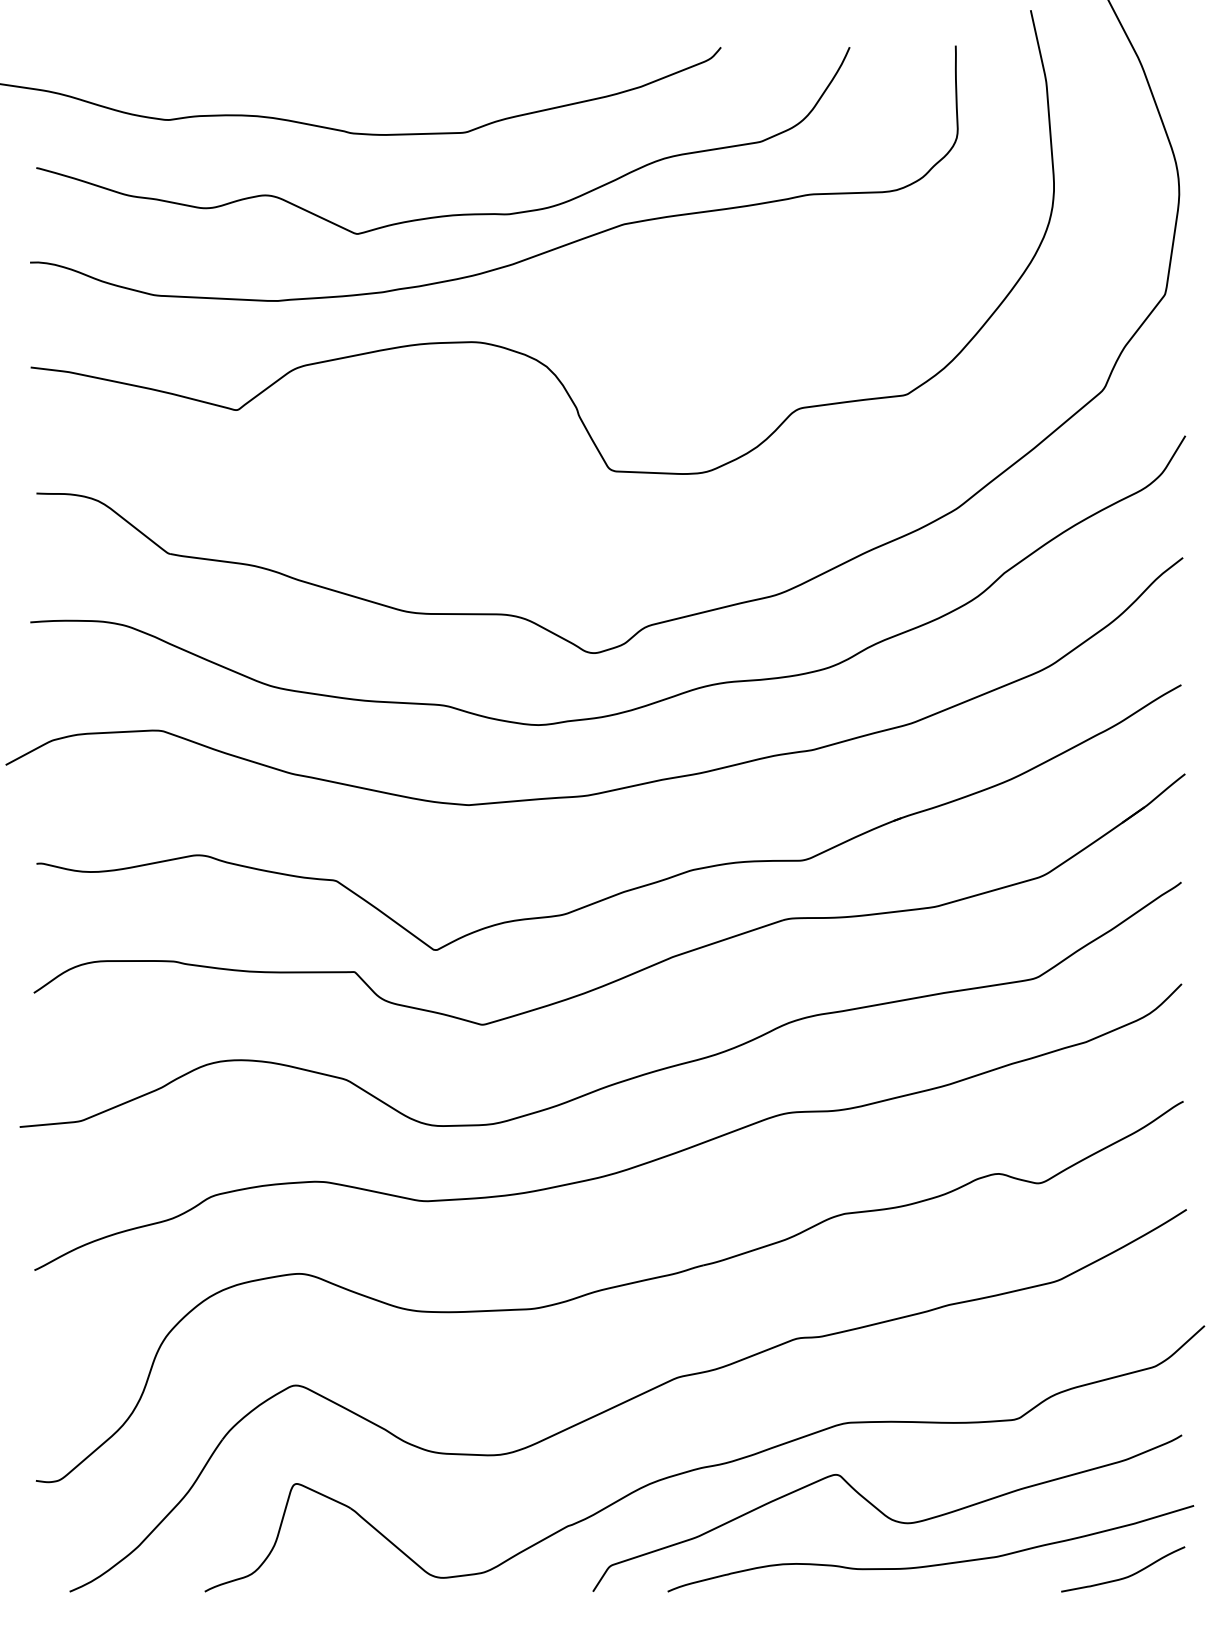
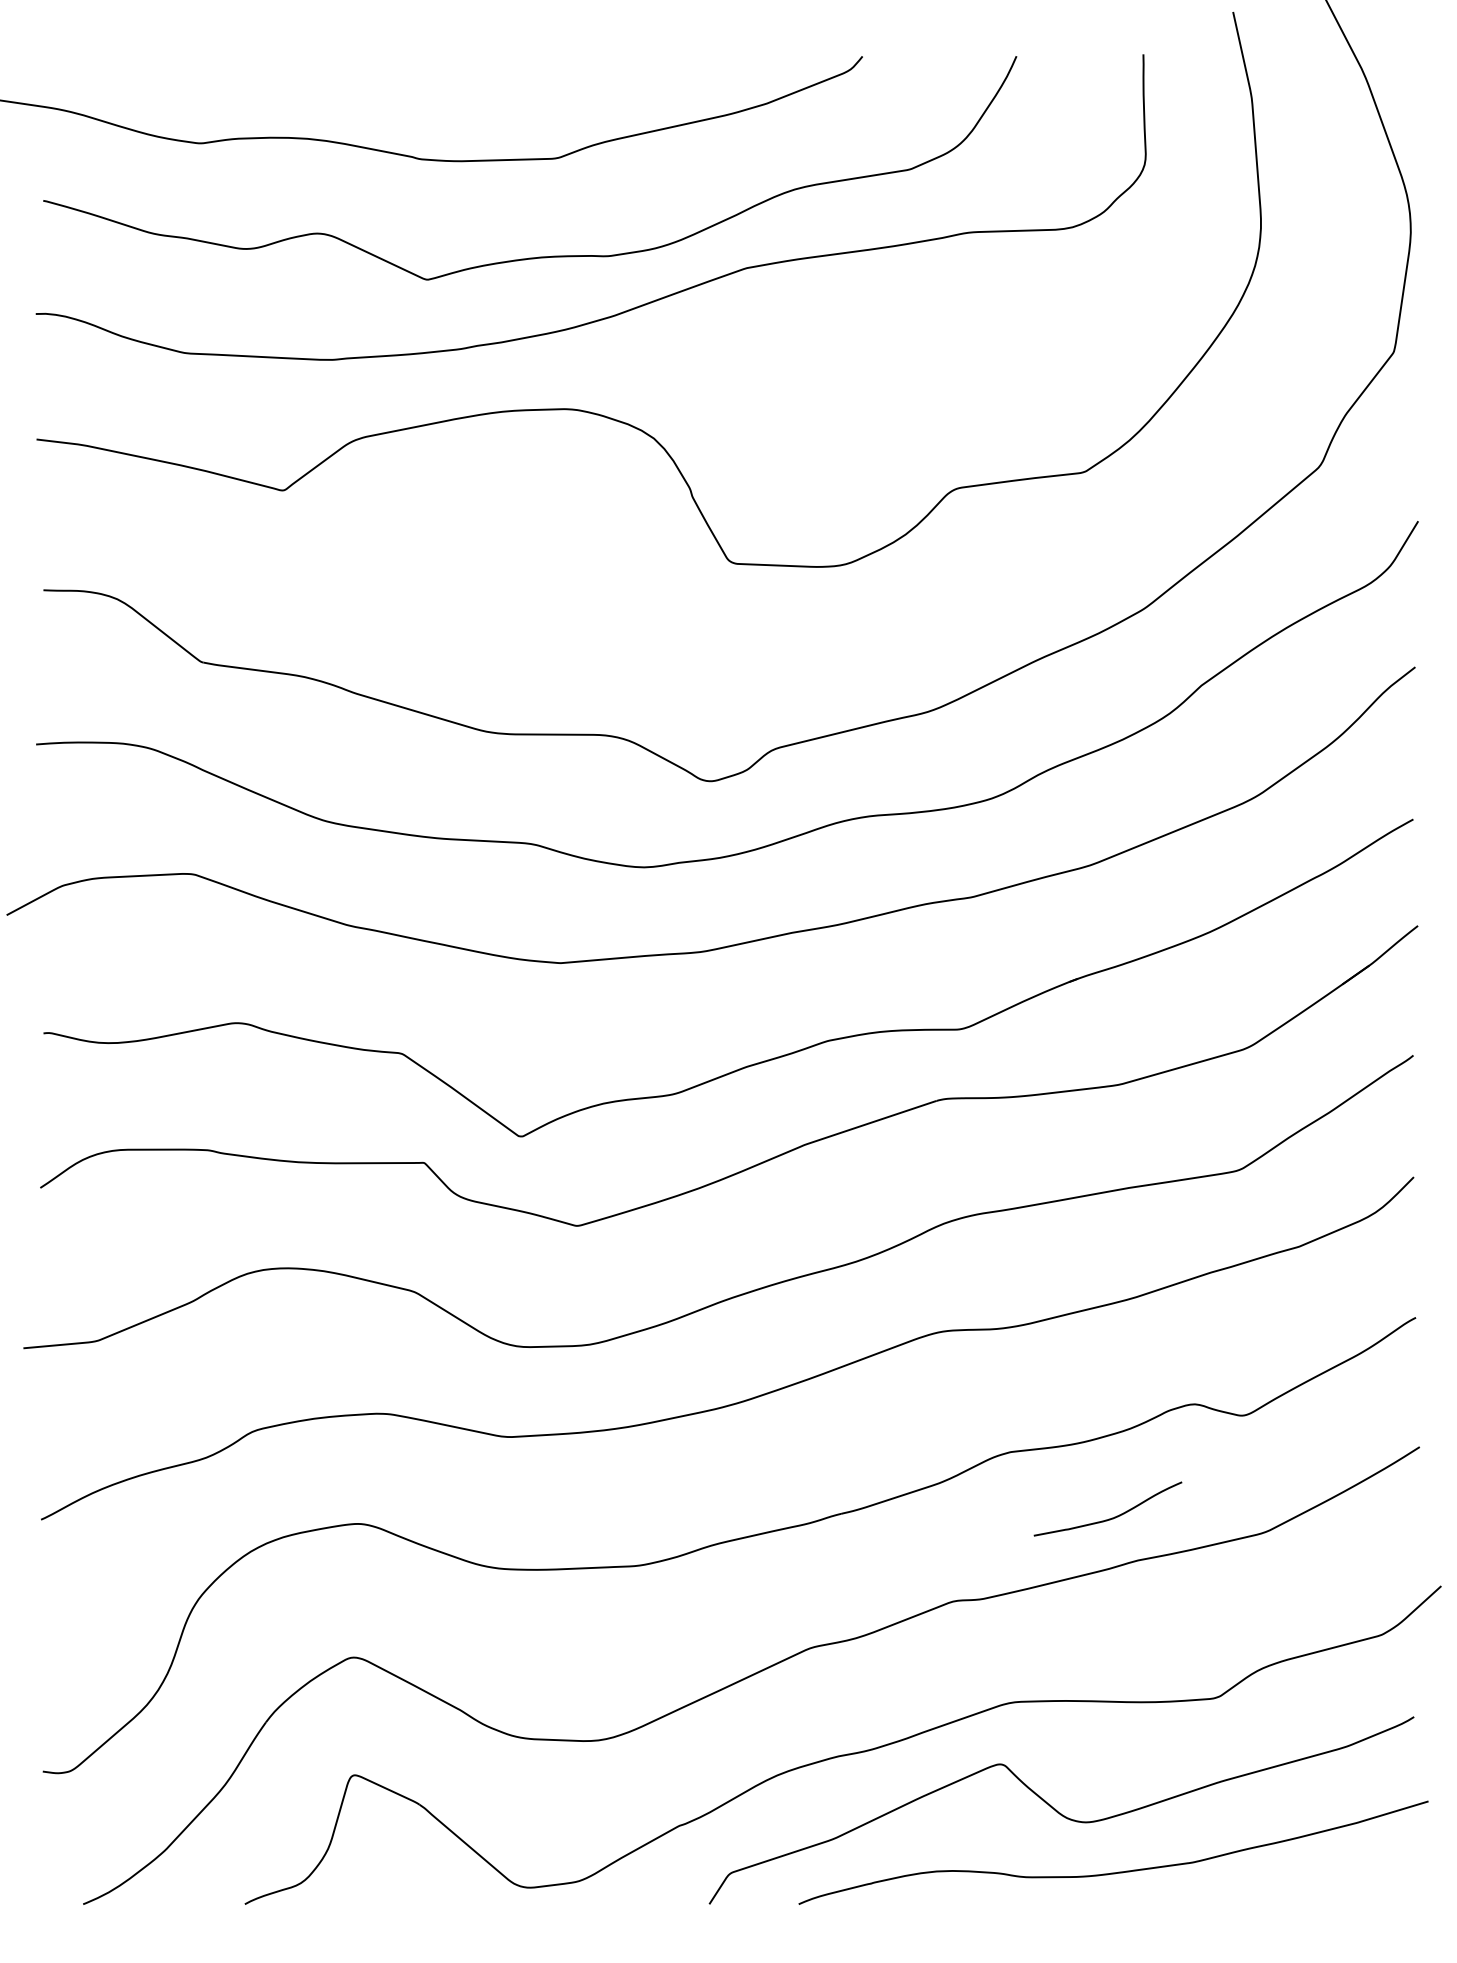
curve: (1125, 1576) -> (1110, 1517), moved

